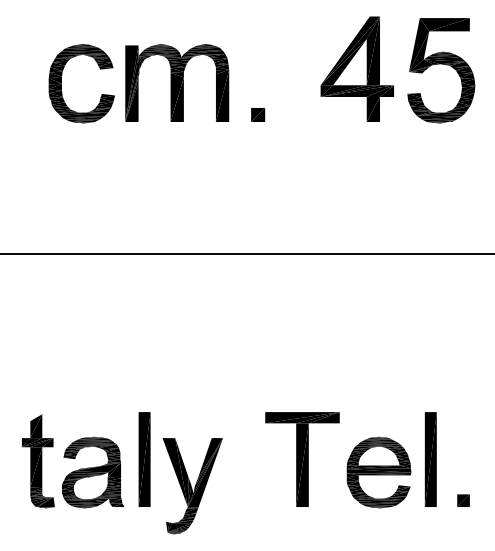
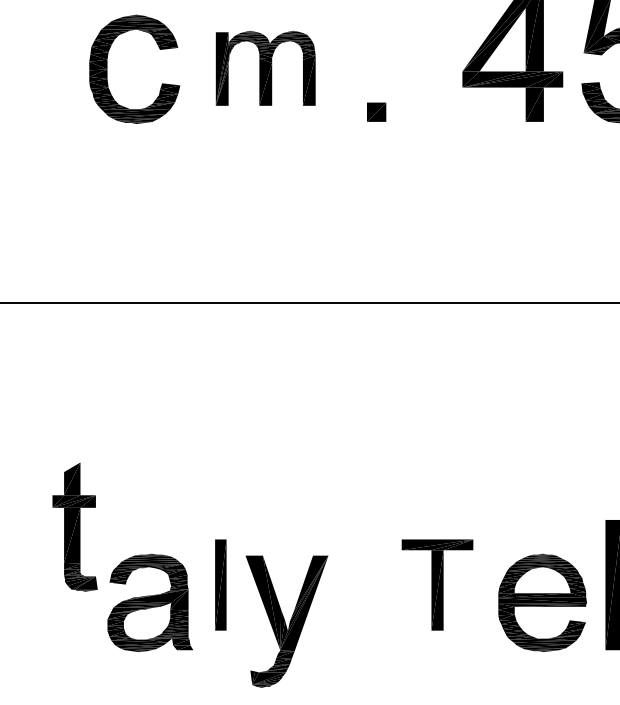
part: (177, 82) -> (266, 67), size x0.7
part: (144, 459) -> (220, 584), size x0.7
part: (302, 459) -> (437, 584), size x0.7
part: (38, 461) -> (75, 527), moved

